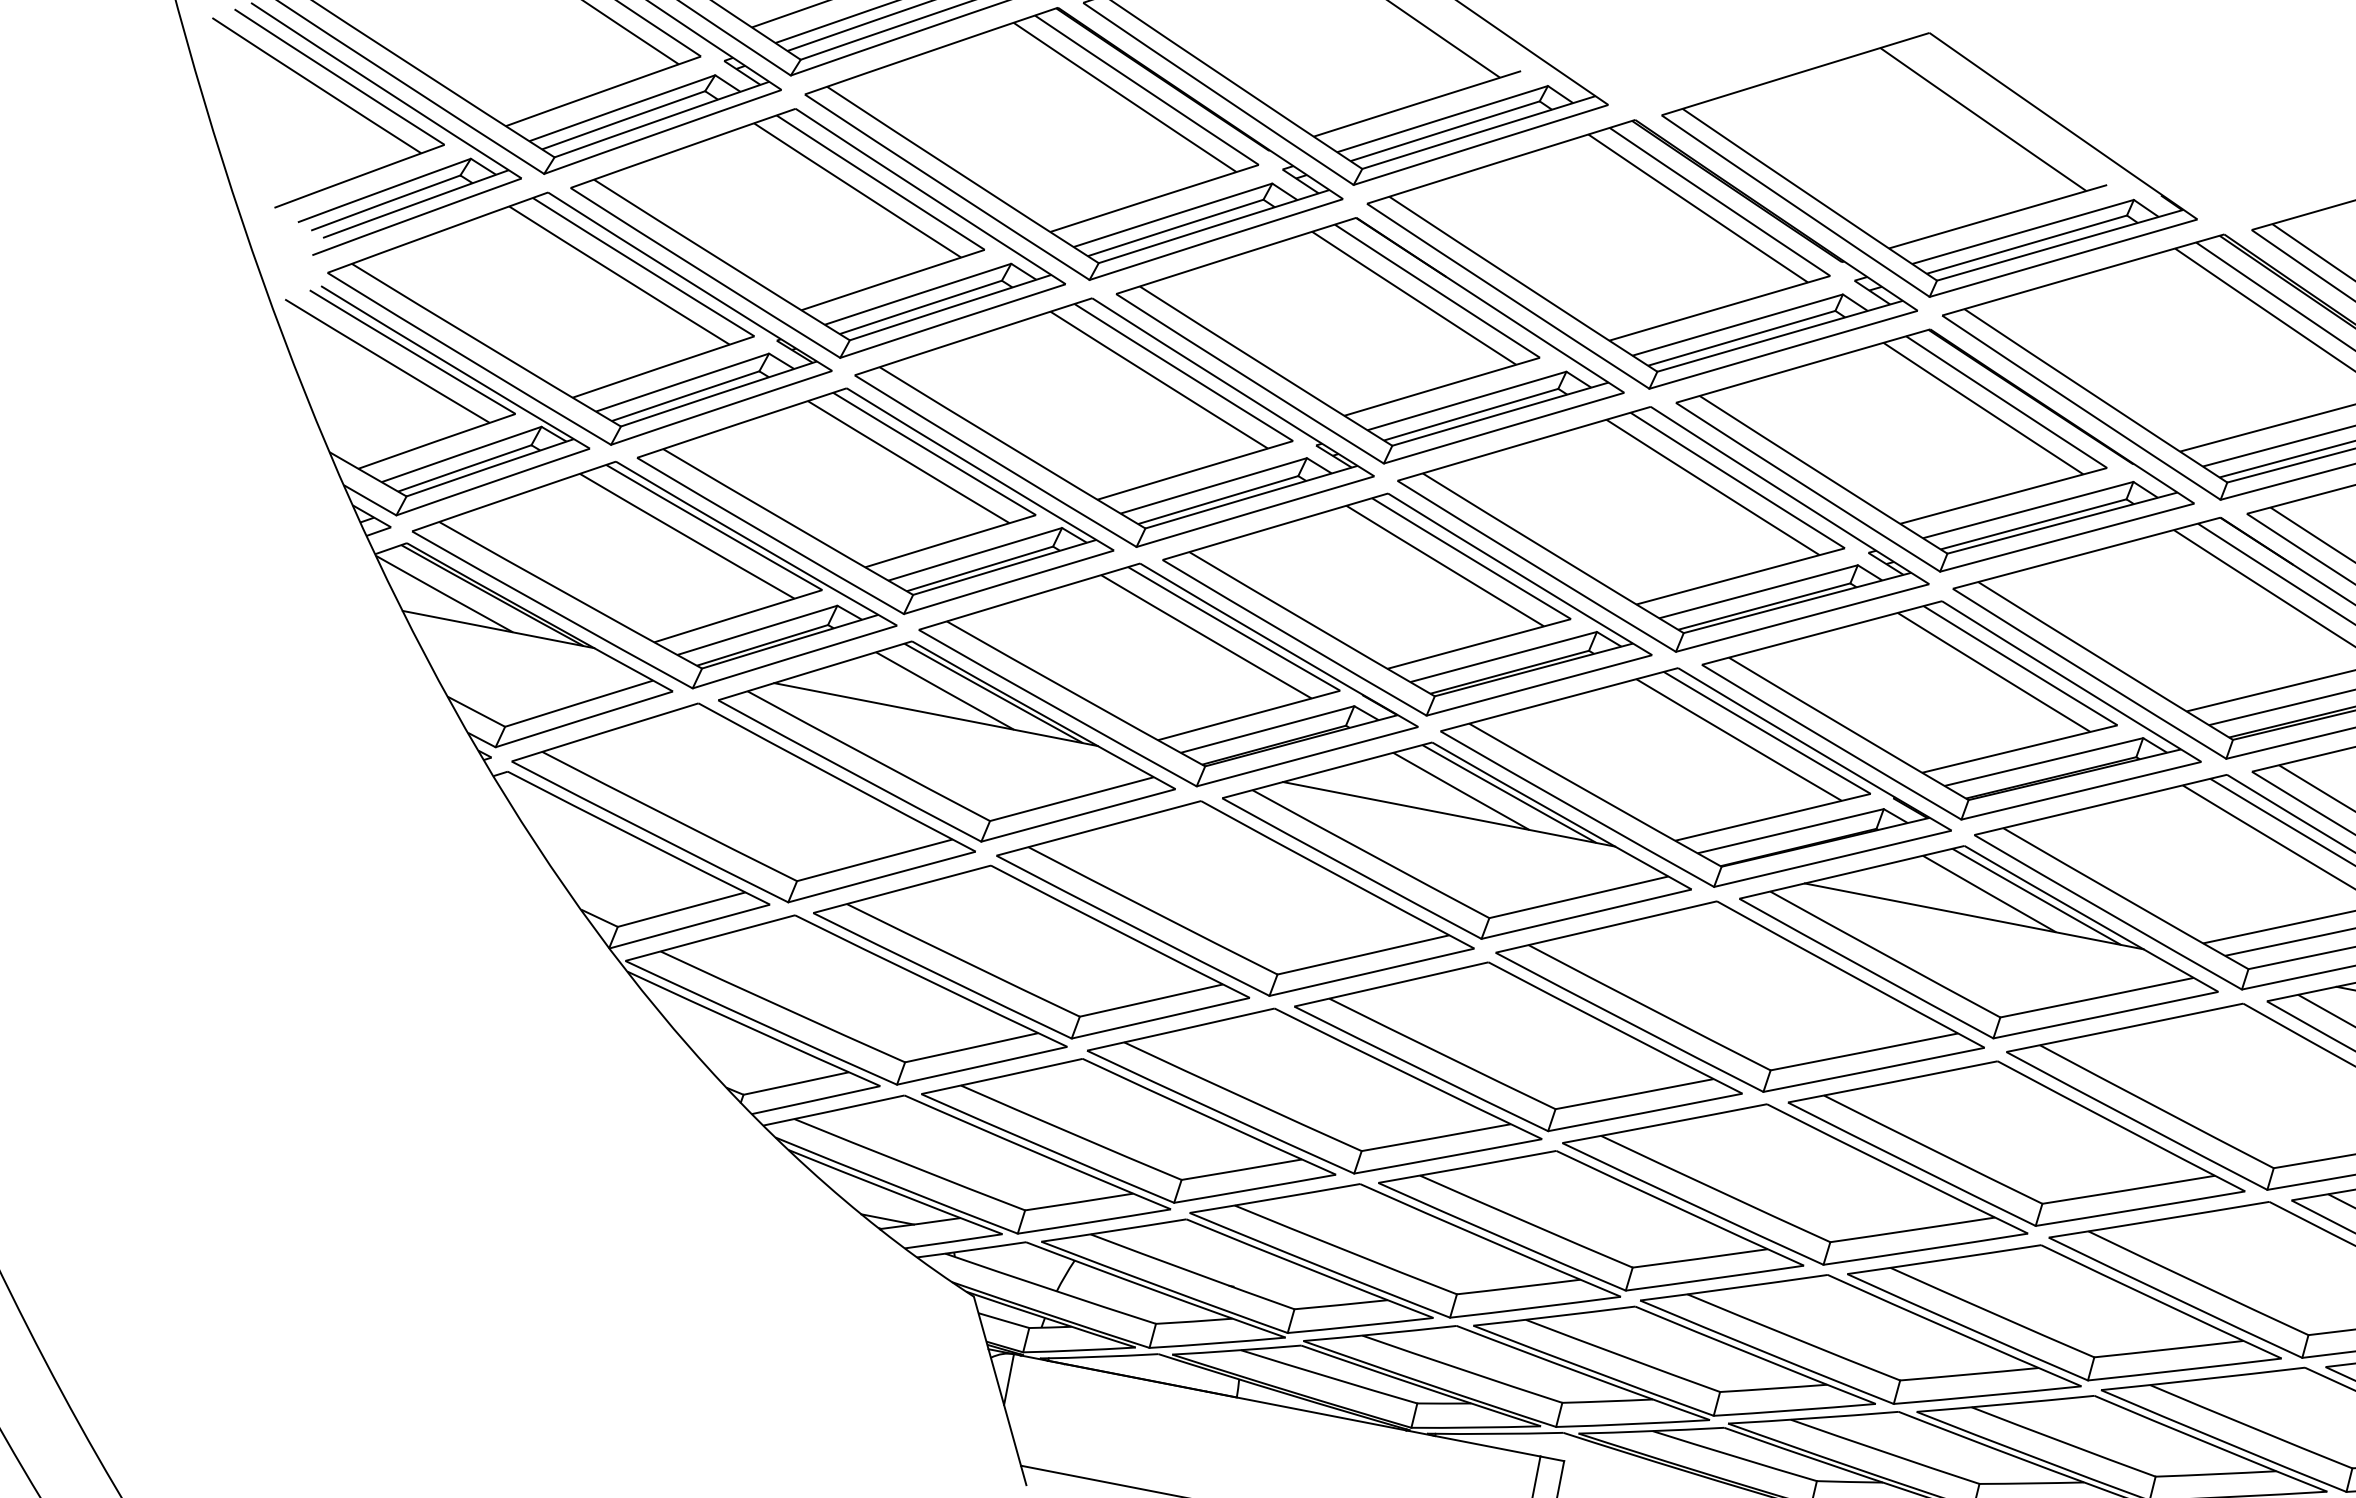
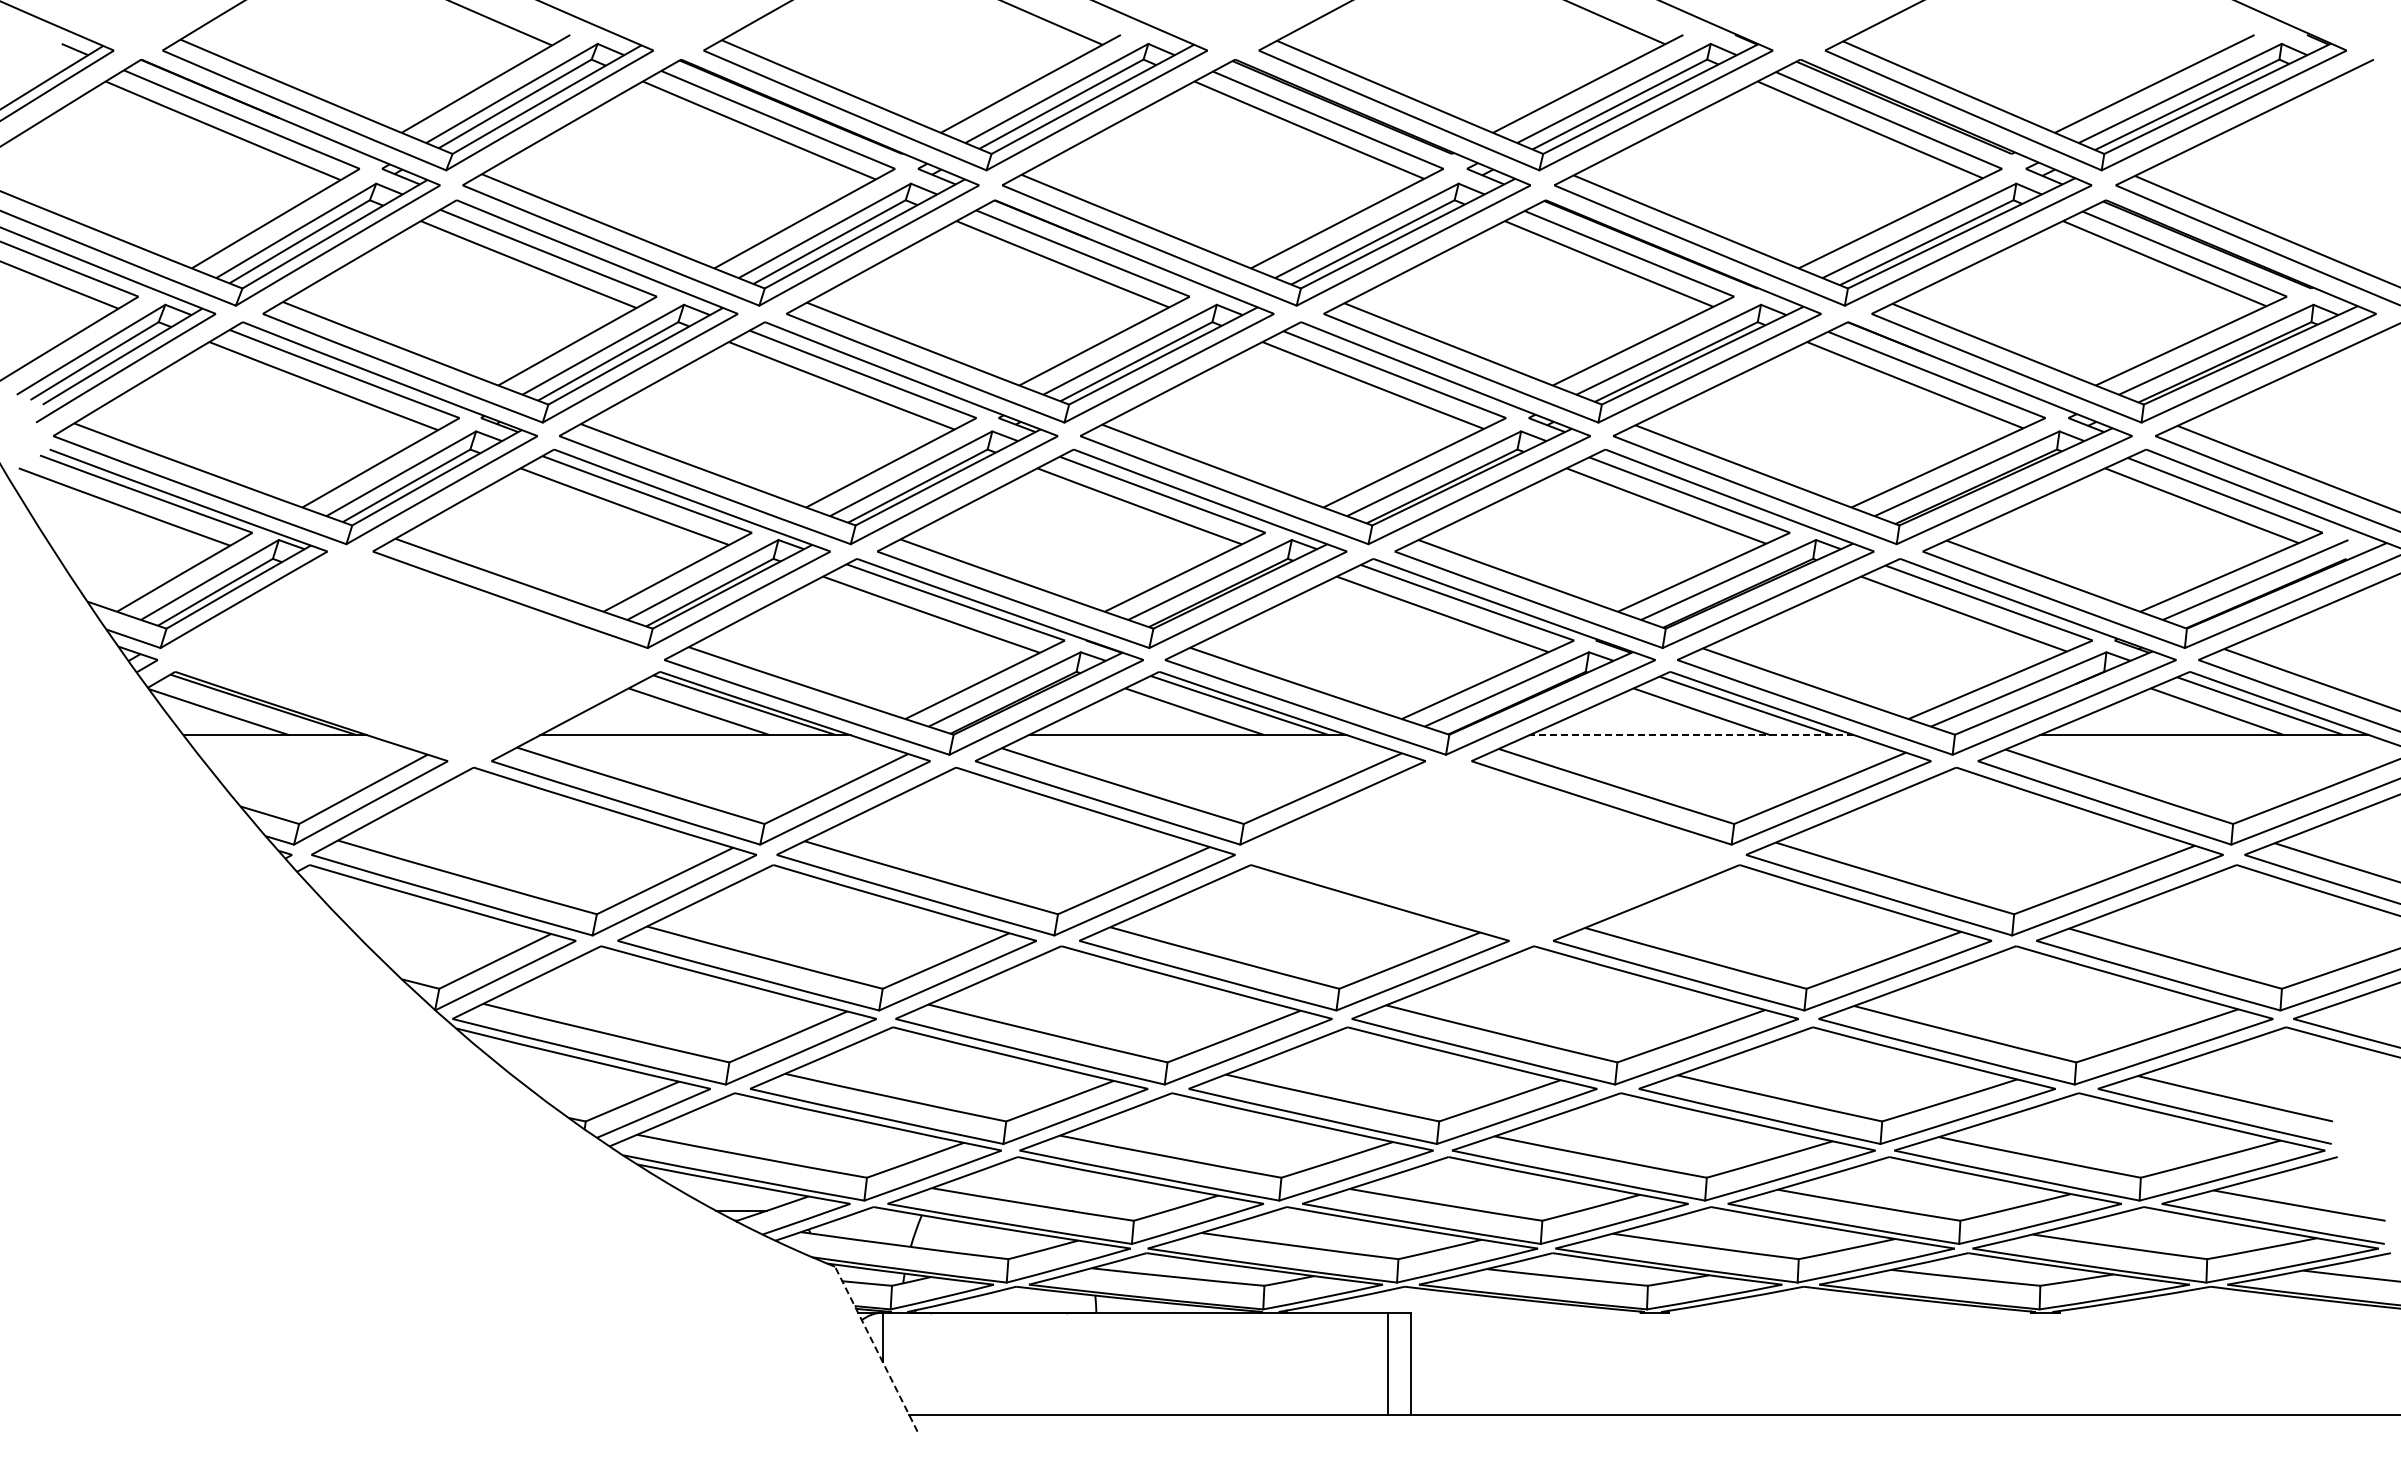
part: (655, 574) -> (410, 656), removed
line: (1973, 916) -> (1691, 735), solid -> dashed
part: (1740, 996) -> (1490, 851), removed
line: (1000, 1390) -> (876, 1348), solid -> dashed

